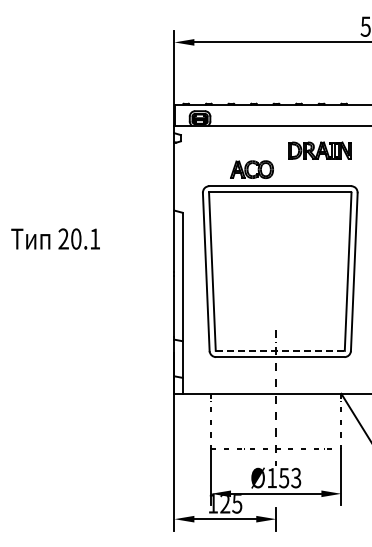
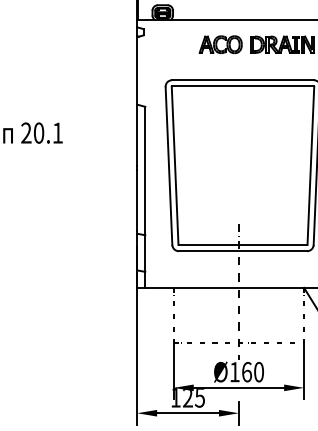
part: (251, 169) -> (220, 44), moved
line: (279, 350) -> (242, 244), dashed -> solid
text: (290, 477) -> (253, 371), Ø153 -> Ø160

